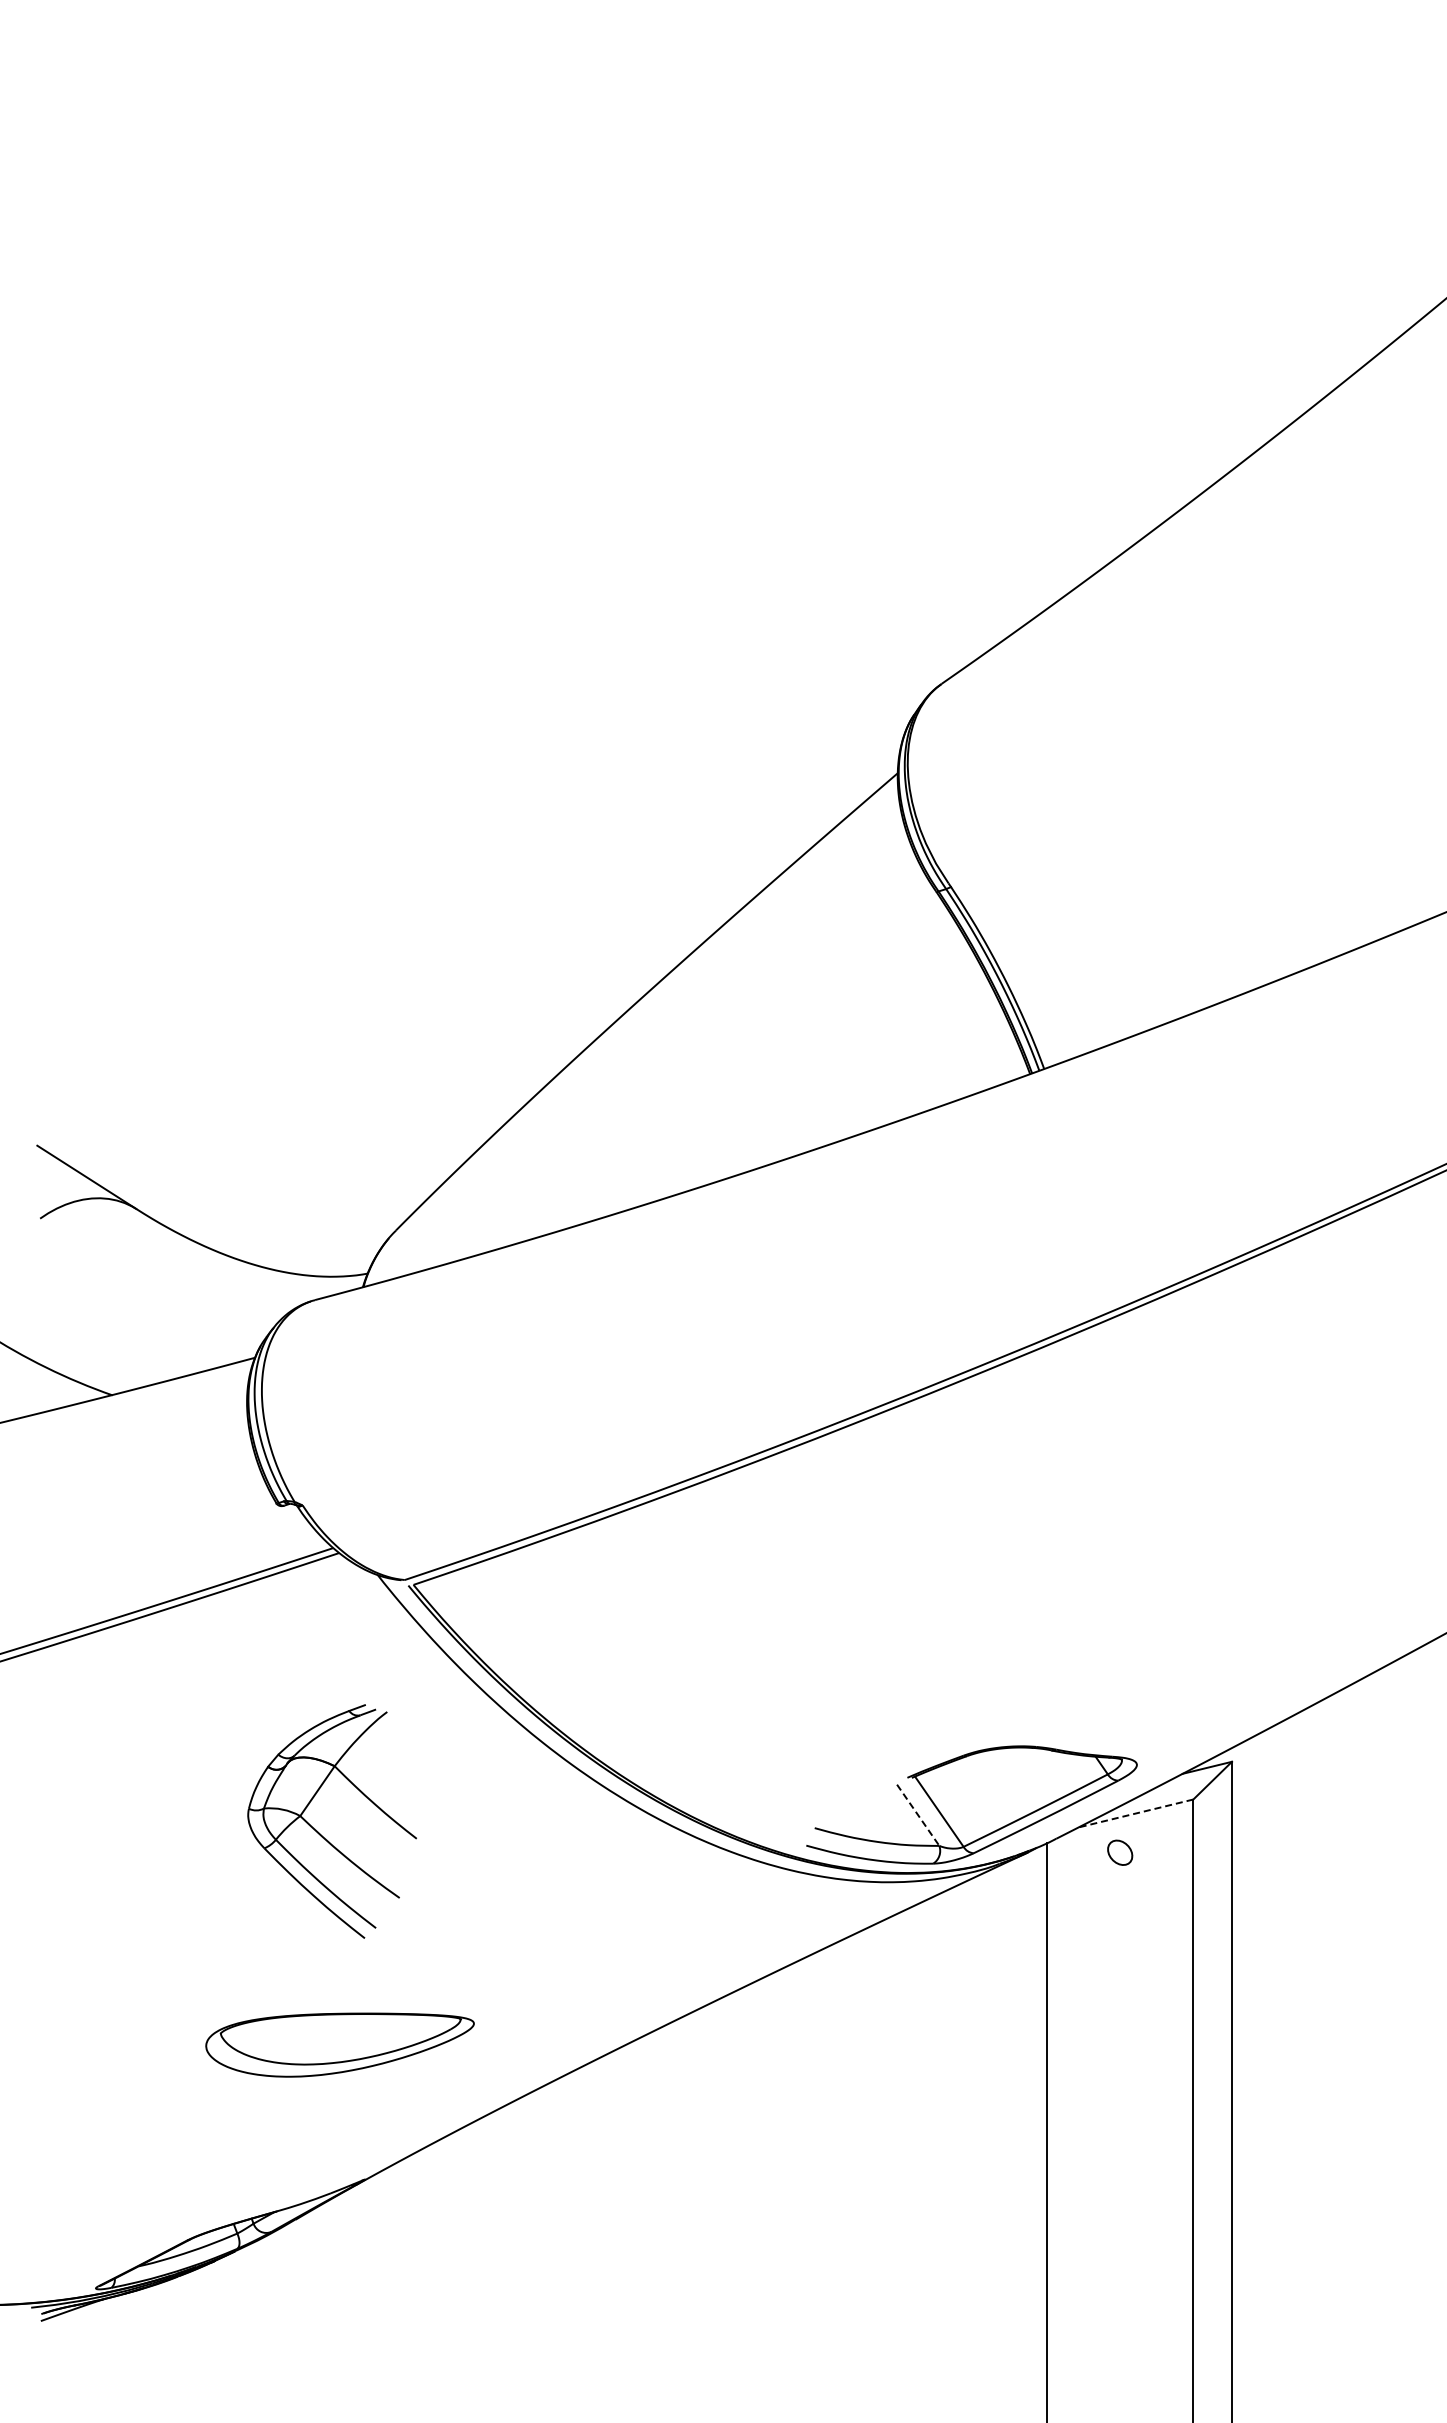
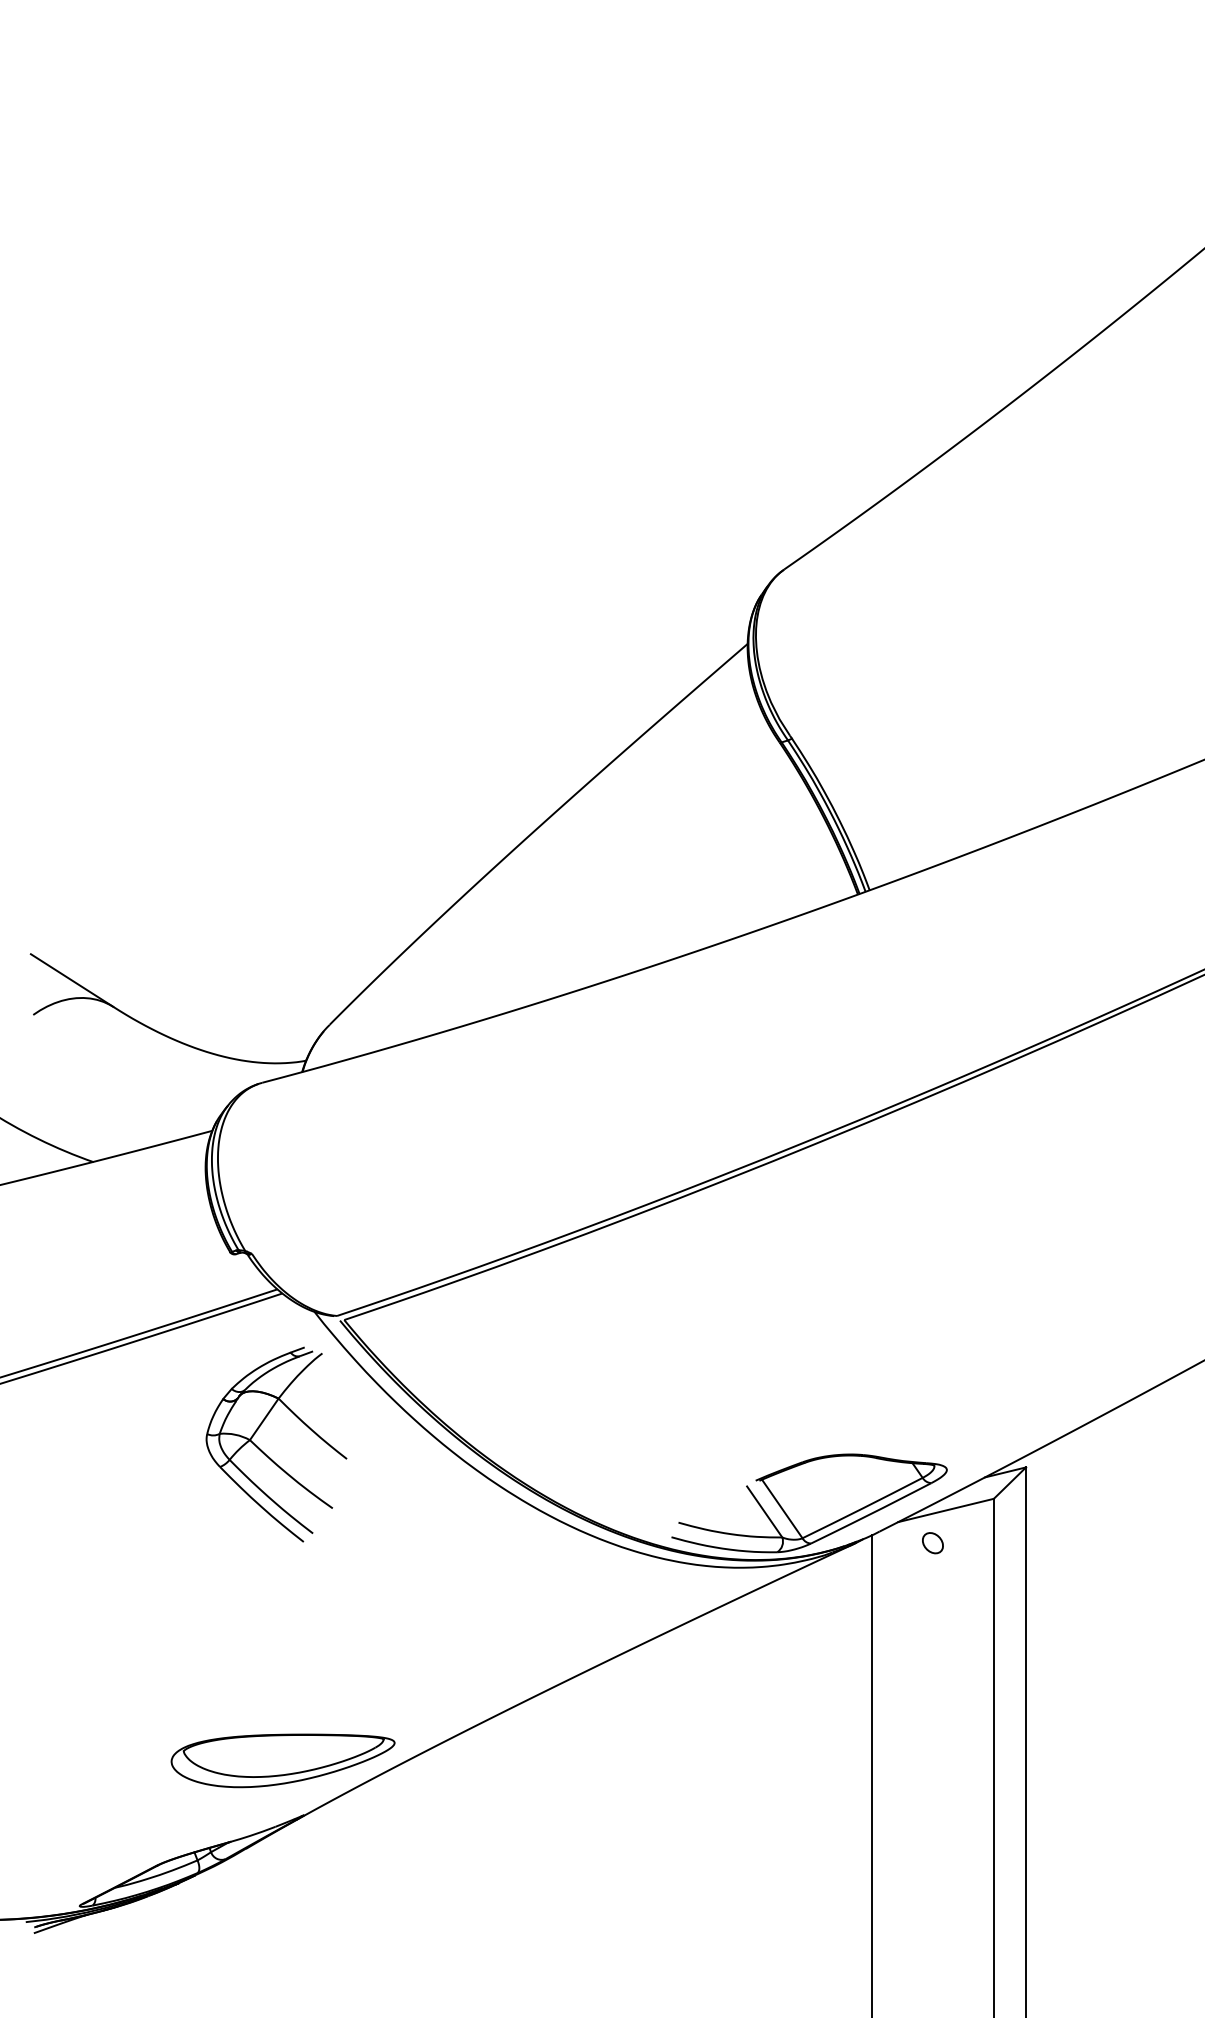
line: (1135, 1813) -> (945, 1510), dashed -> solid
line: (918, 1815) -> (764, 1512), dashed -> solid
part: (319, 1832) -> (265, 1453), moved
part: (339, 2044) -> (282, 1760), moved

